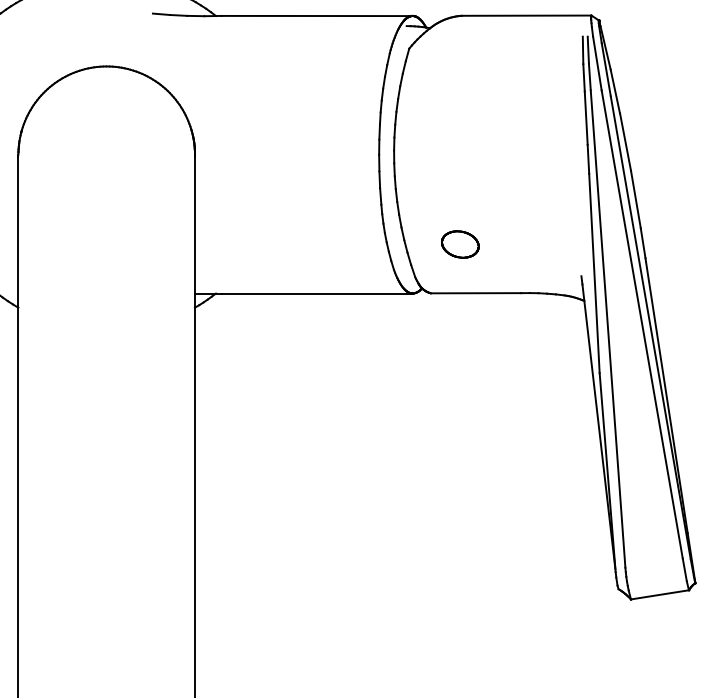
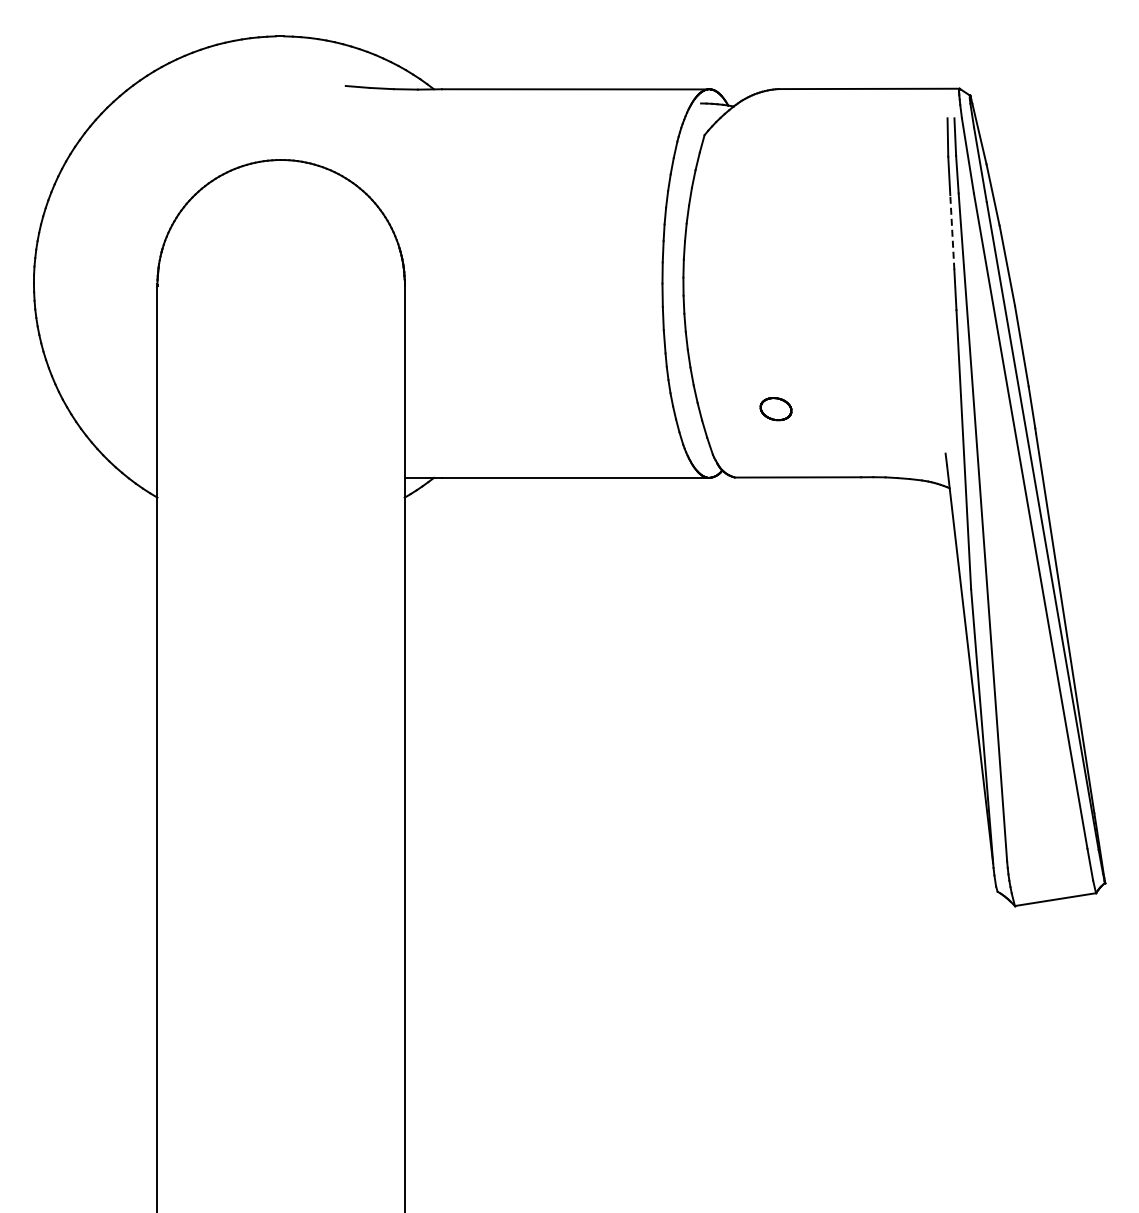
line: (586, 117) -> (952, 231), solid -> dashed
part: (459, 244) -> (775, 408), size x0.6

